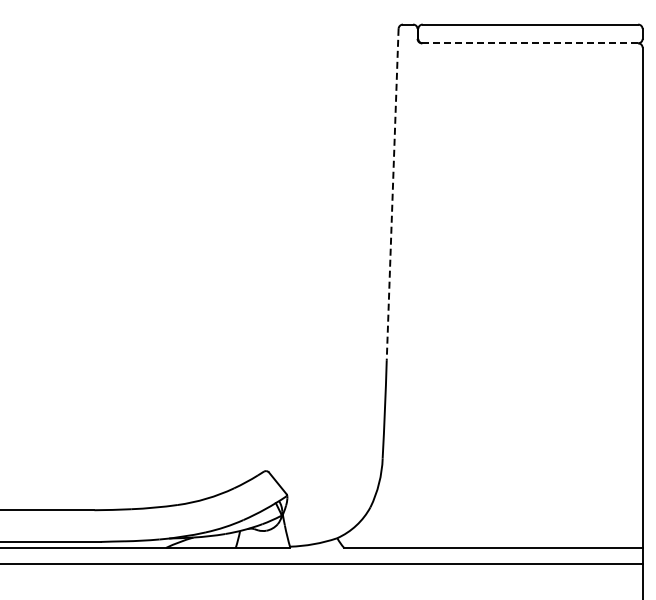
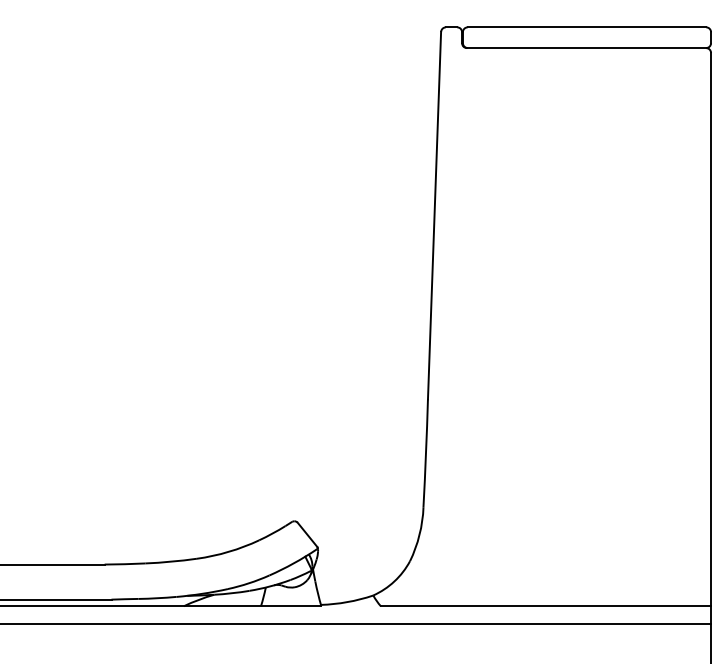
line: (529, 43) -> (585, 48), dashed -> solid
line: (392, 195) -> (434, 216), dashed -> solid

